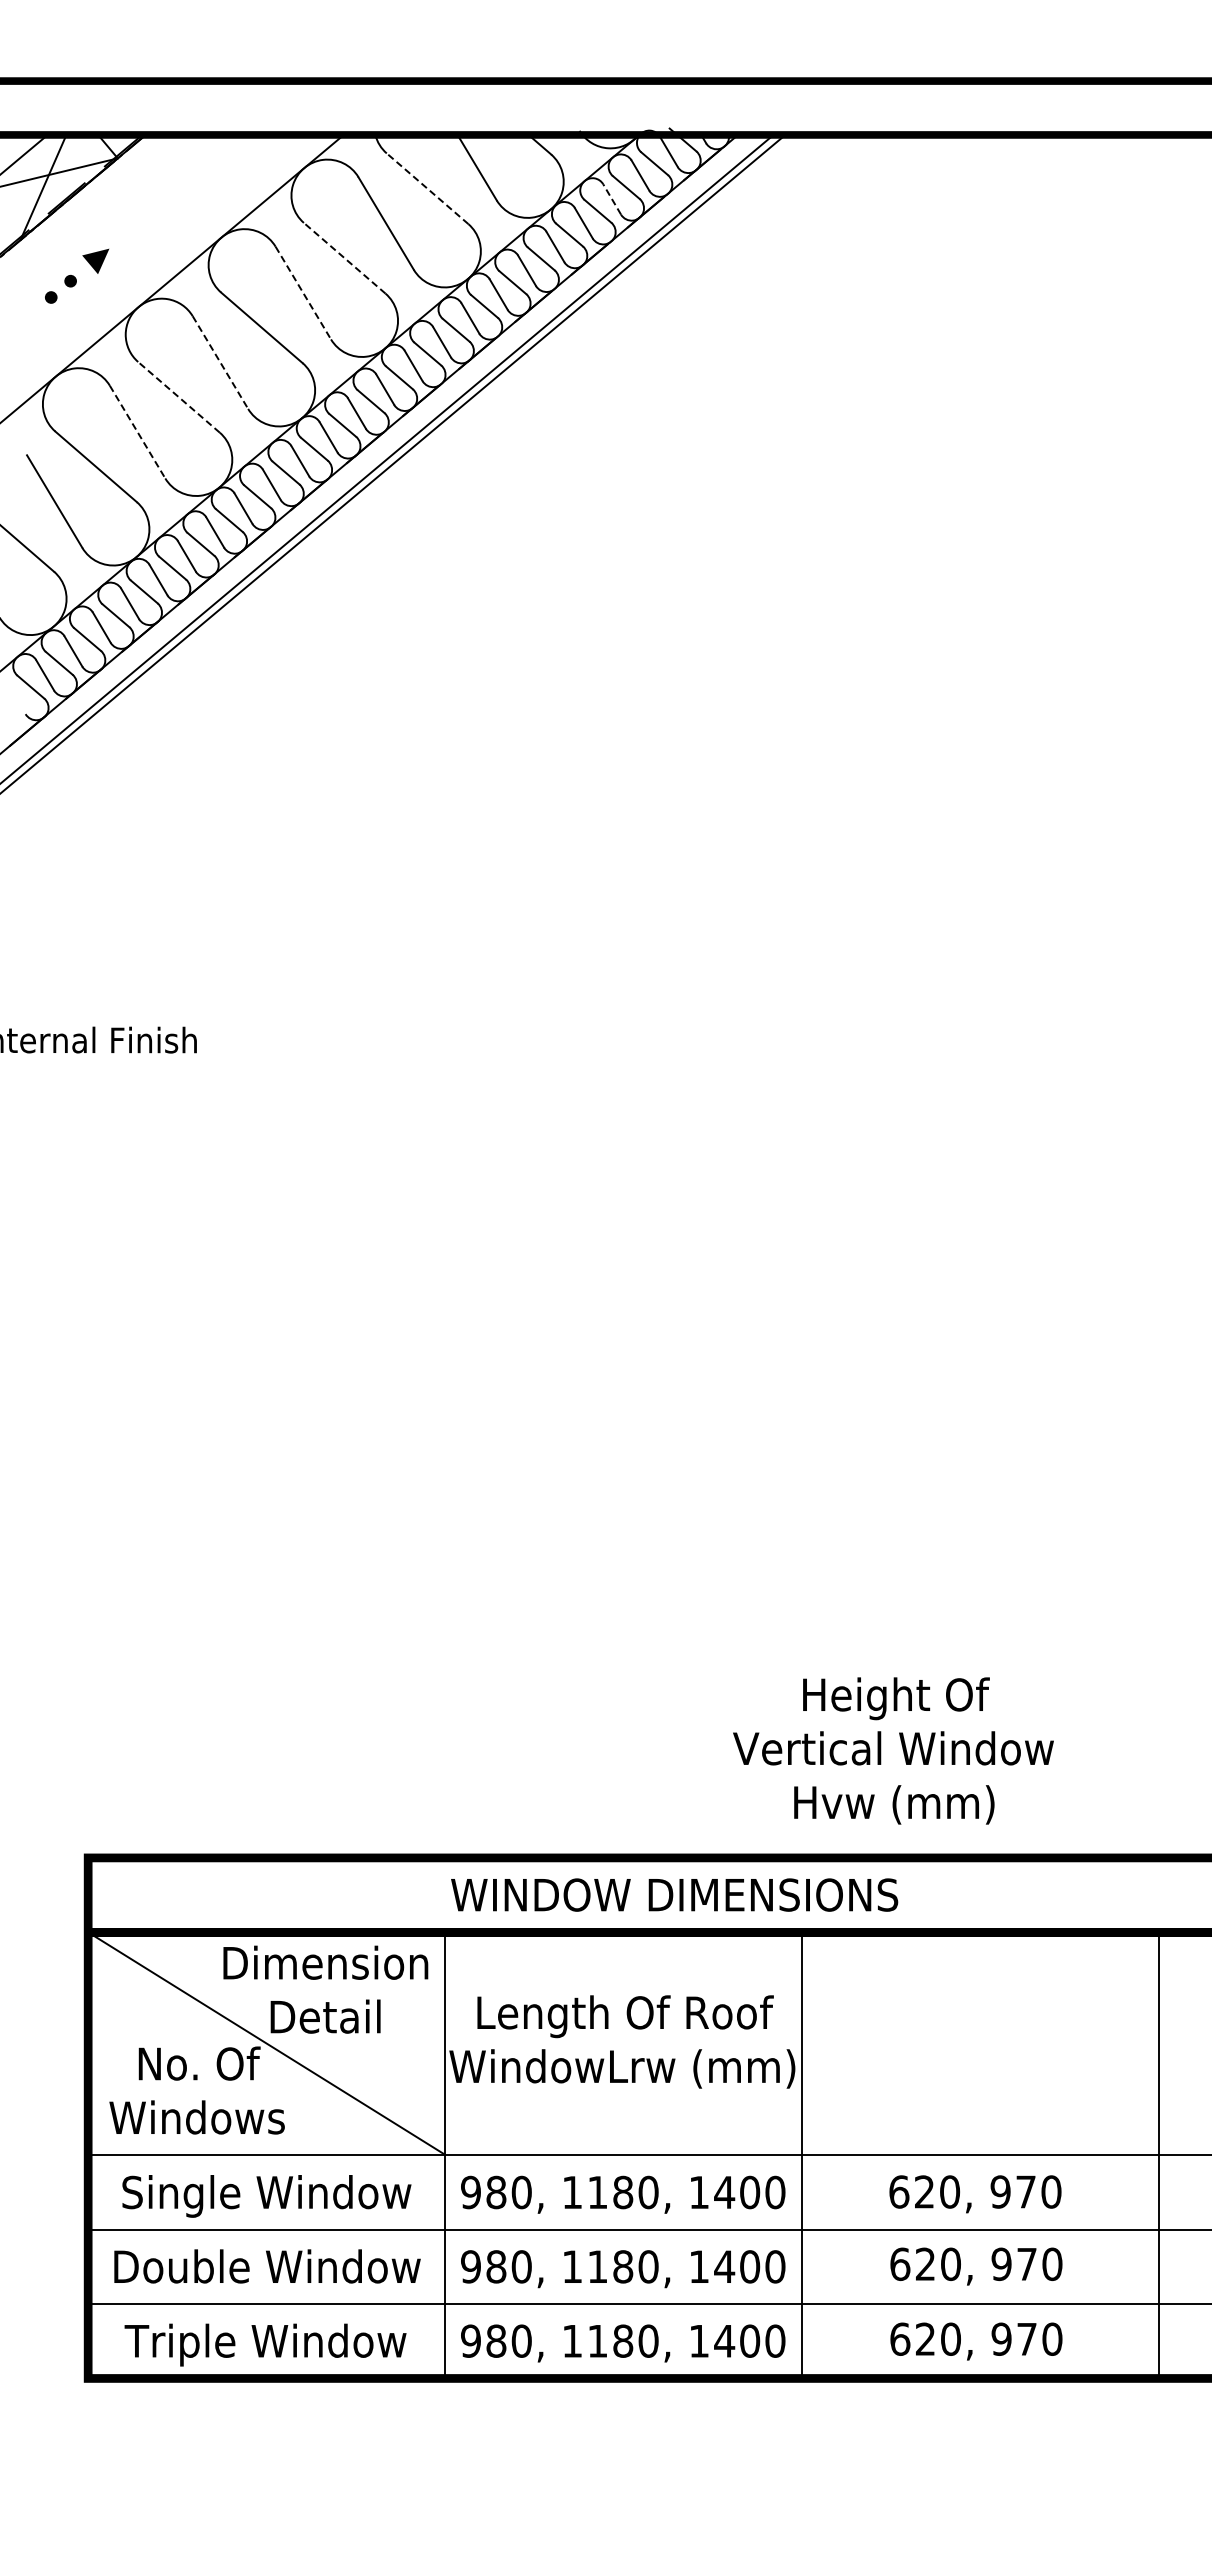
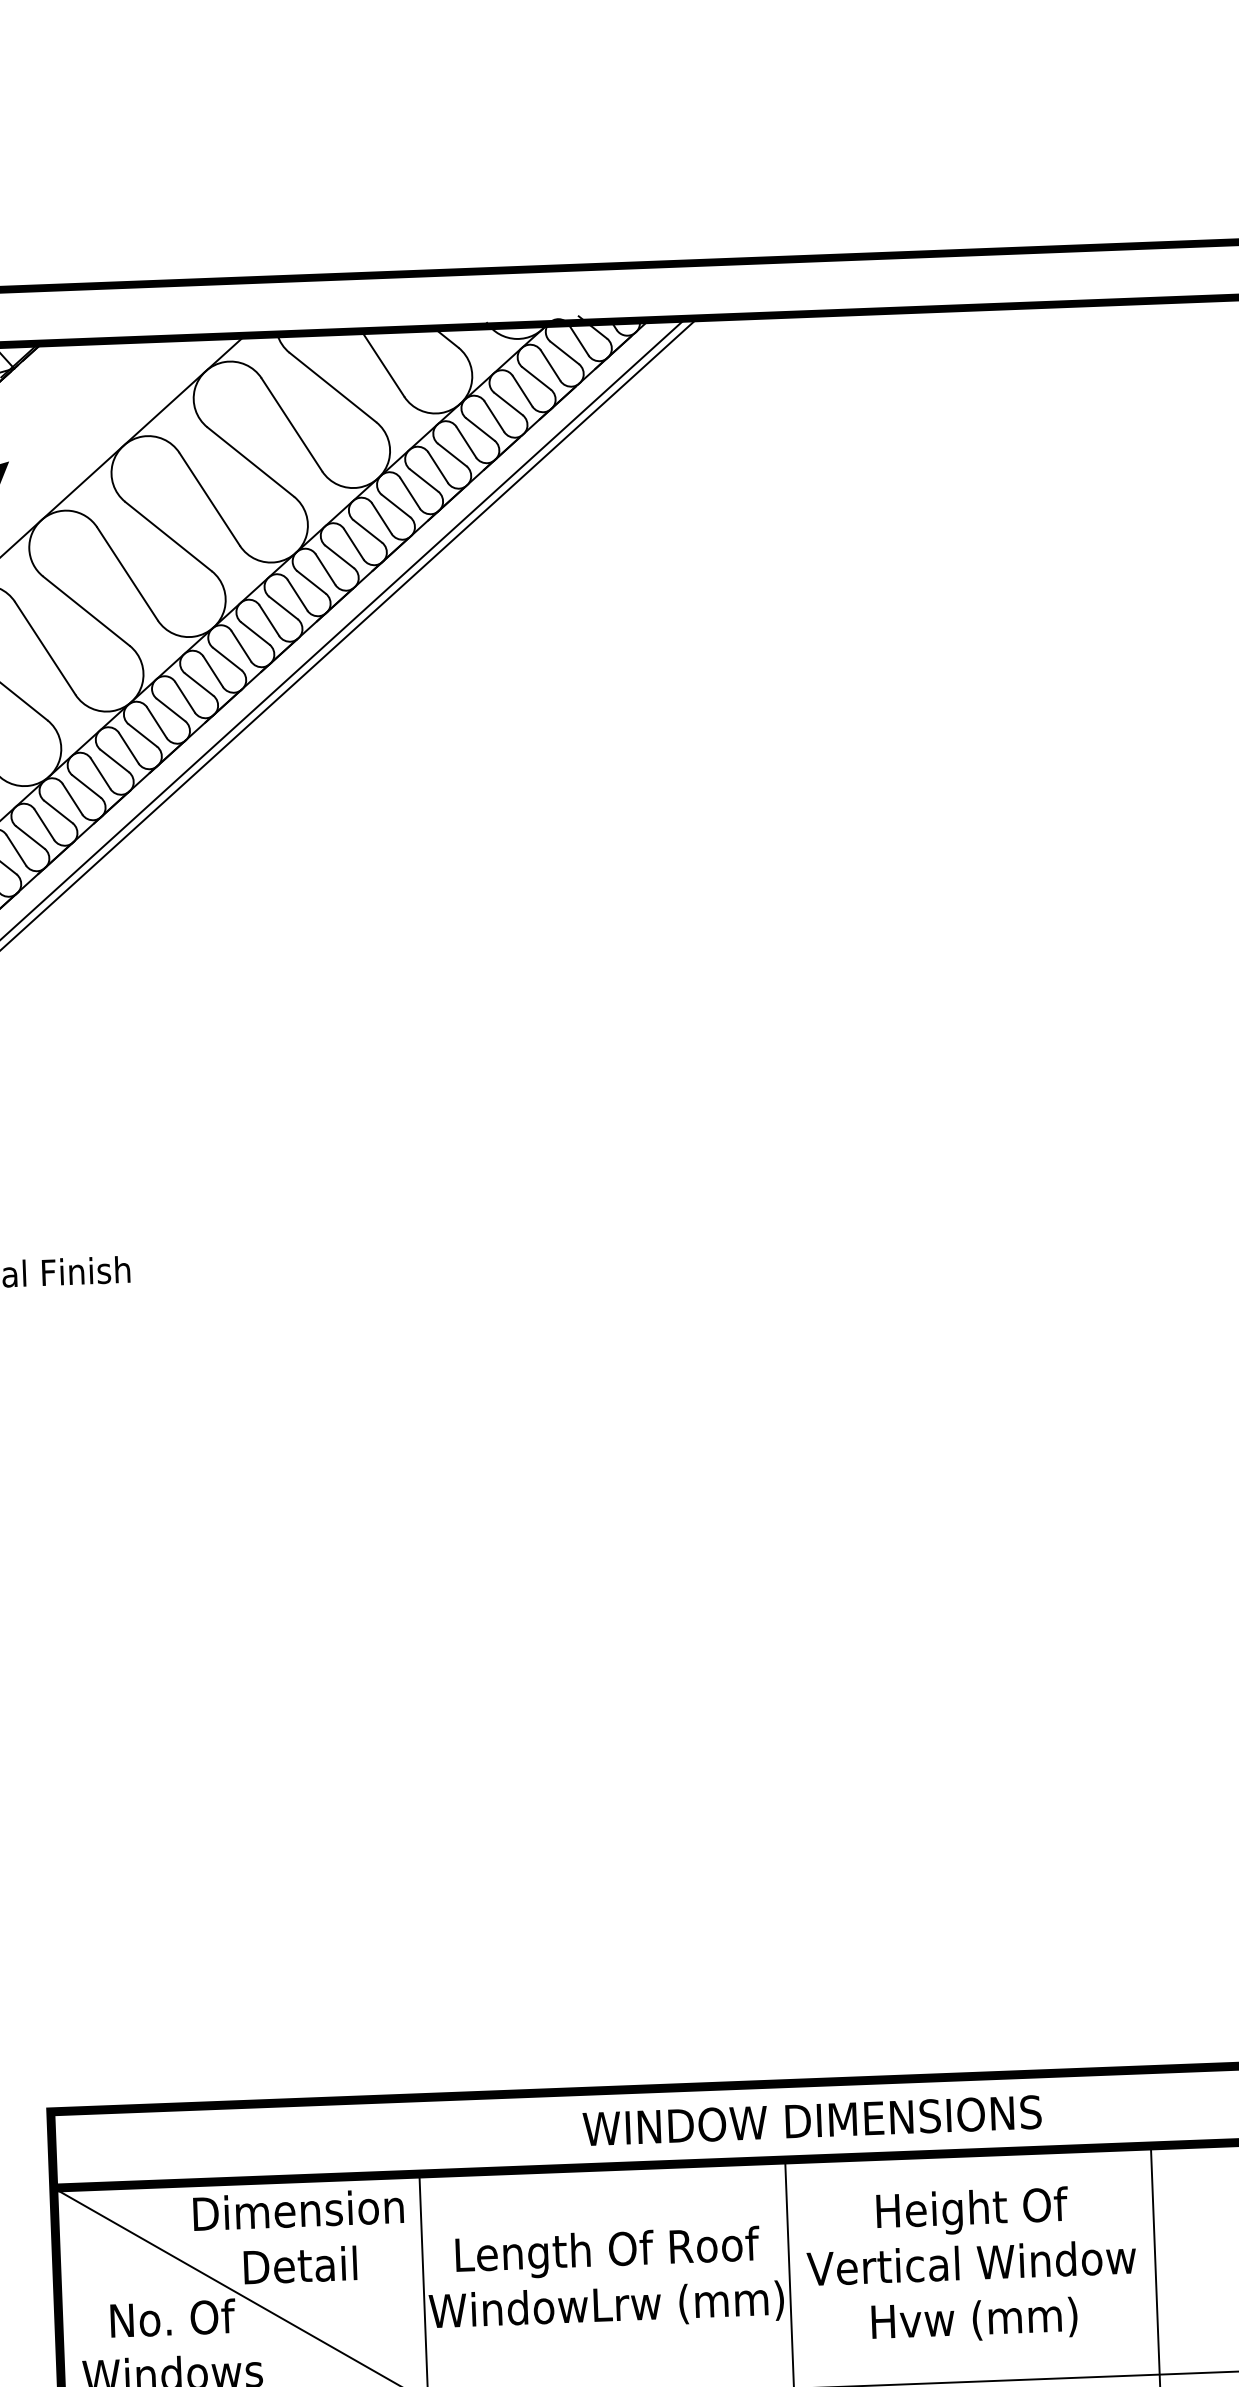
line: (427, 188) -> (332, 387), dashed -> solid
line: (612, 199) -> (522, 391), dashed -> solid
line: (344, 258) -> (250, 462), dashed -> solid
line: (303, 293) -> (209, 499), dashed -> solid
line: (220, 363) -> (127, 574), dashed -> solid
line: (179, 397) -> (86, 611), dashed -> solid
line: (137, 432) -> (45, 648), dashed -> solid
text: (893, 1750) -> (971, 2264), moved
text: (674, 1894) -> (812, 2120), moved

